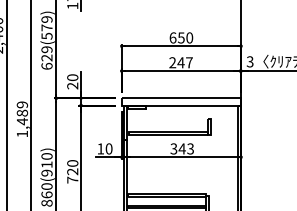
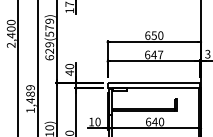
text: (172, 62) -> (147, 54), 247 -> 647
text: (72, 85) -> (69, 72), 20 -> 40
text: (182, 148) -> (155, 121), 343 -> 640

